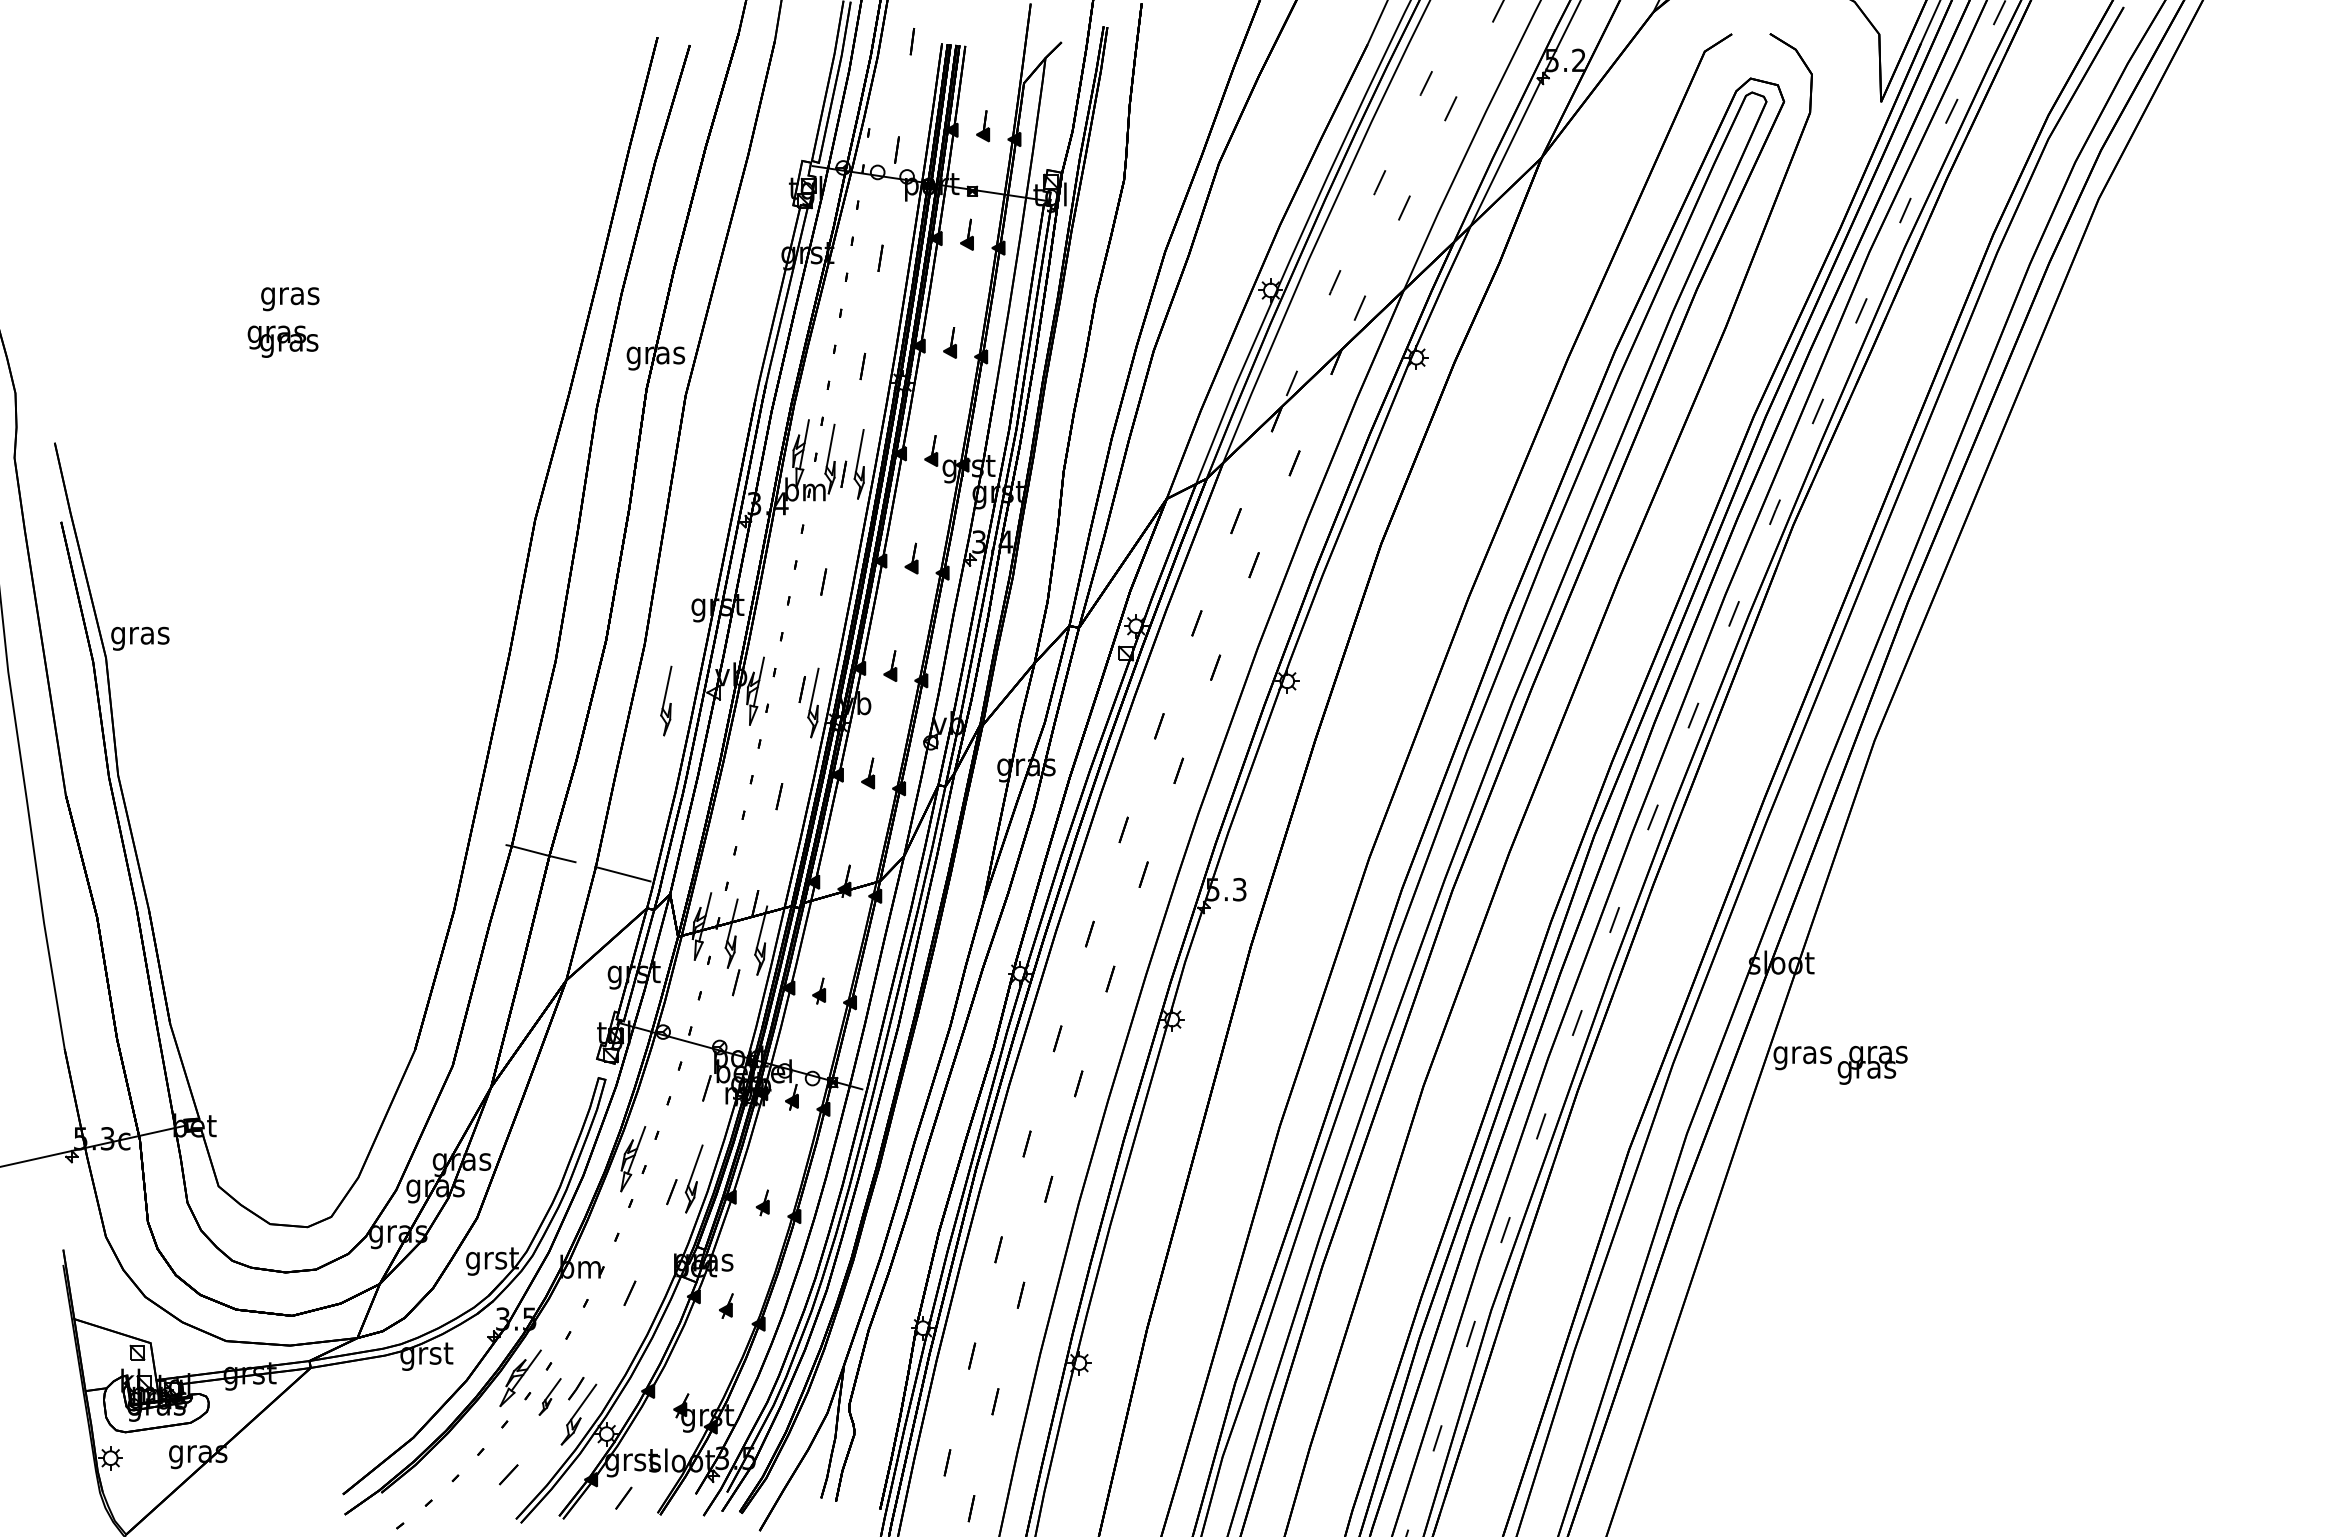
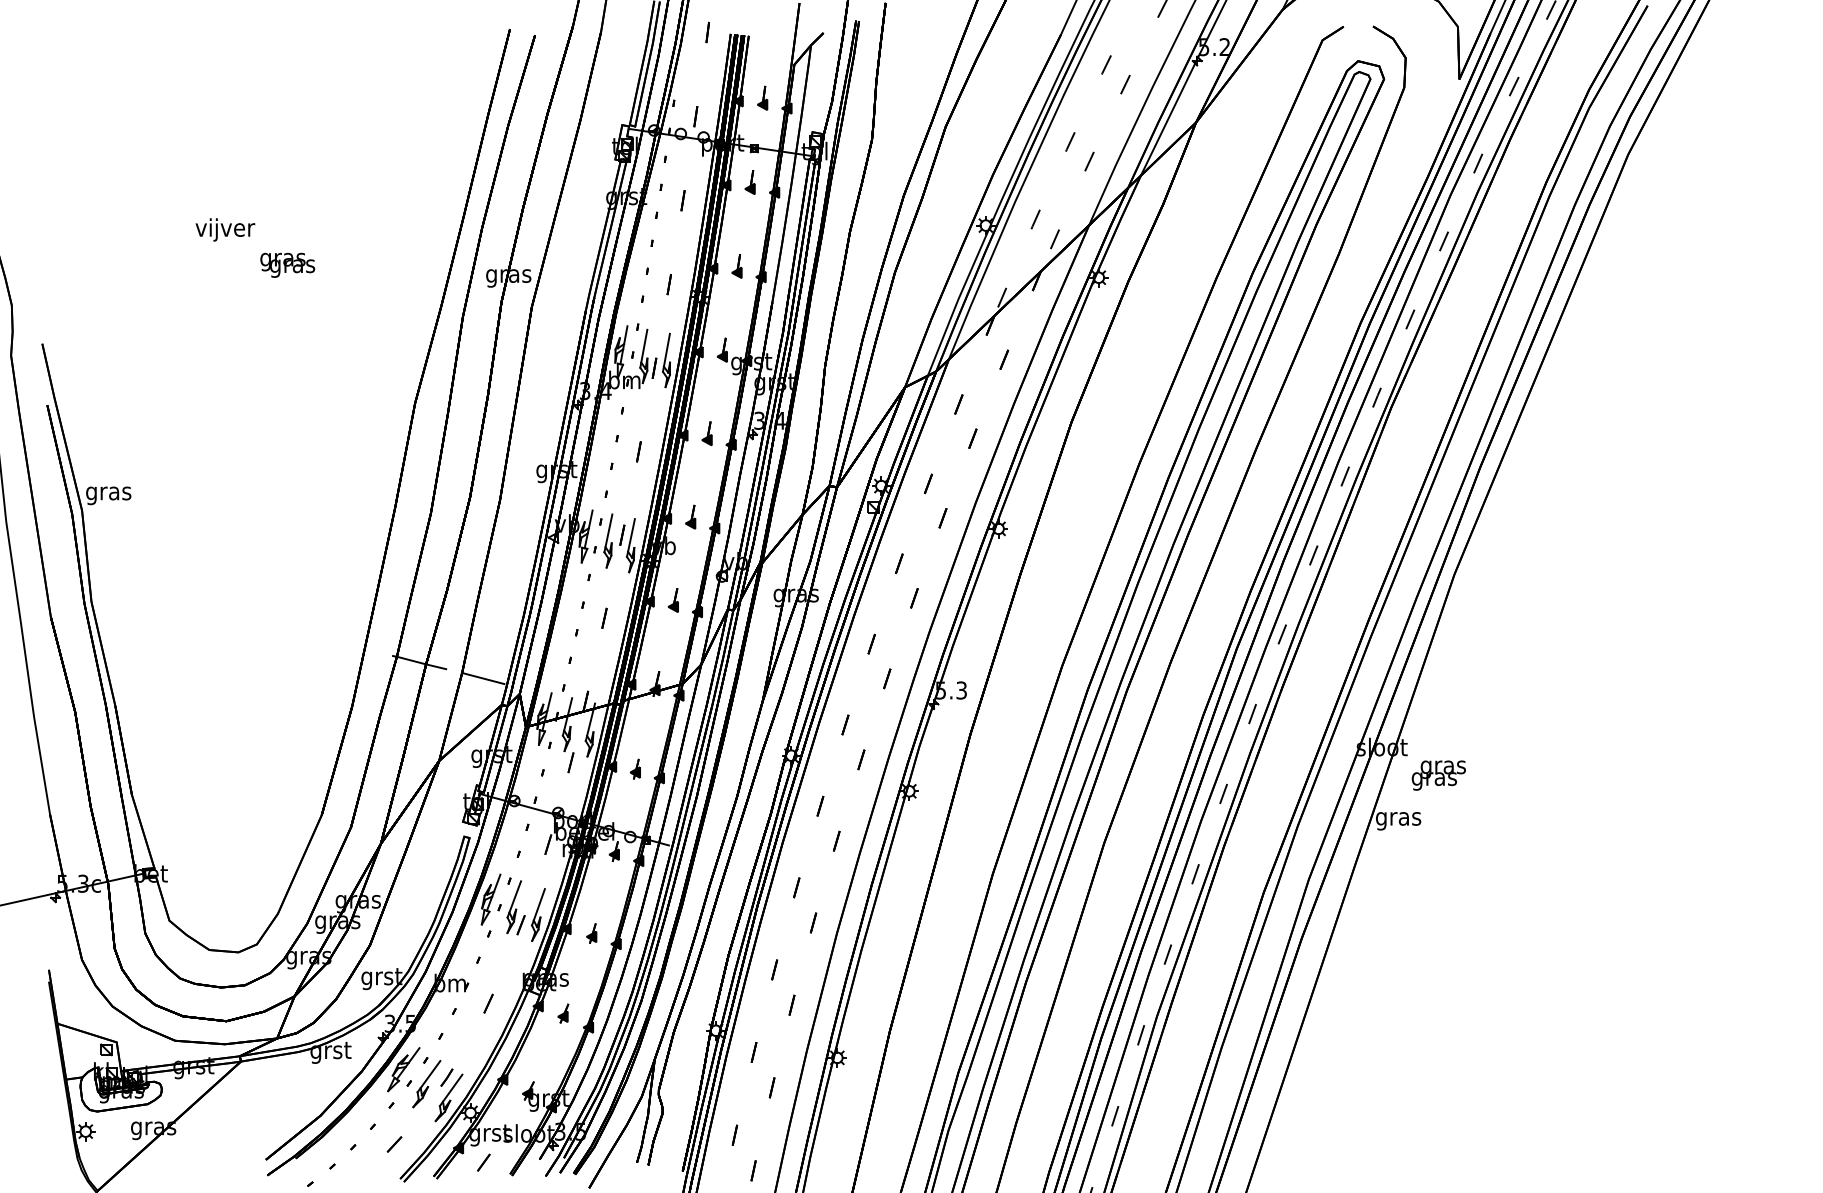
text: (290, 296) -> (225, 230), gras -> vijver
text: (282, 341) -> (287, 265), moved
part: (666, 700) -> (608, 540), moved
text: (1872, 1064) -> (1438, 774), moved
part: (662, 1168) -> (513, 906), added
part: (549, 1396) -> (426, 1083), size x1.67

